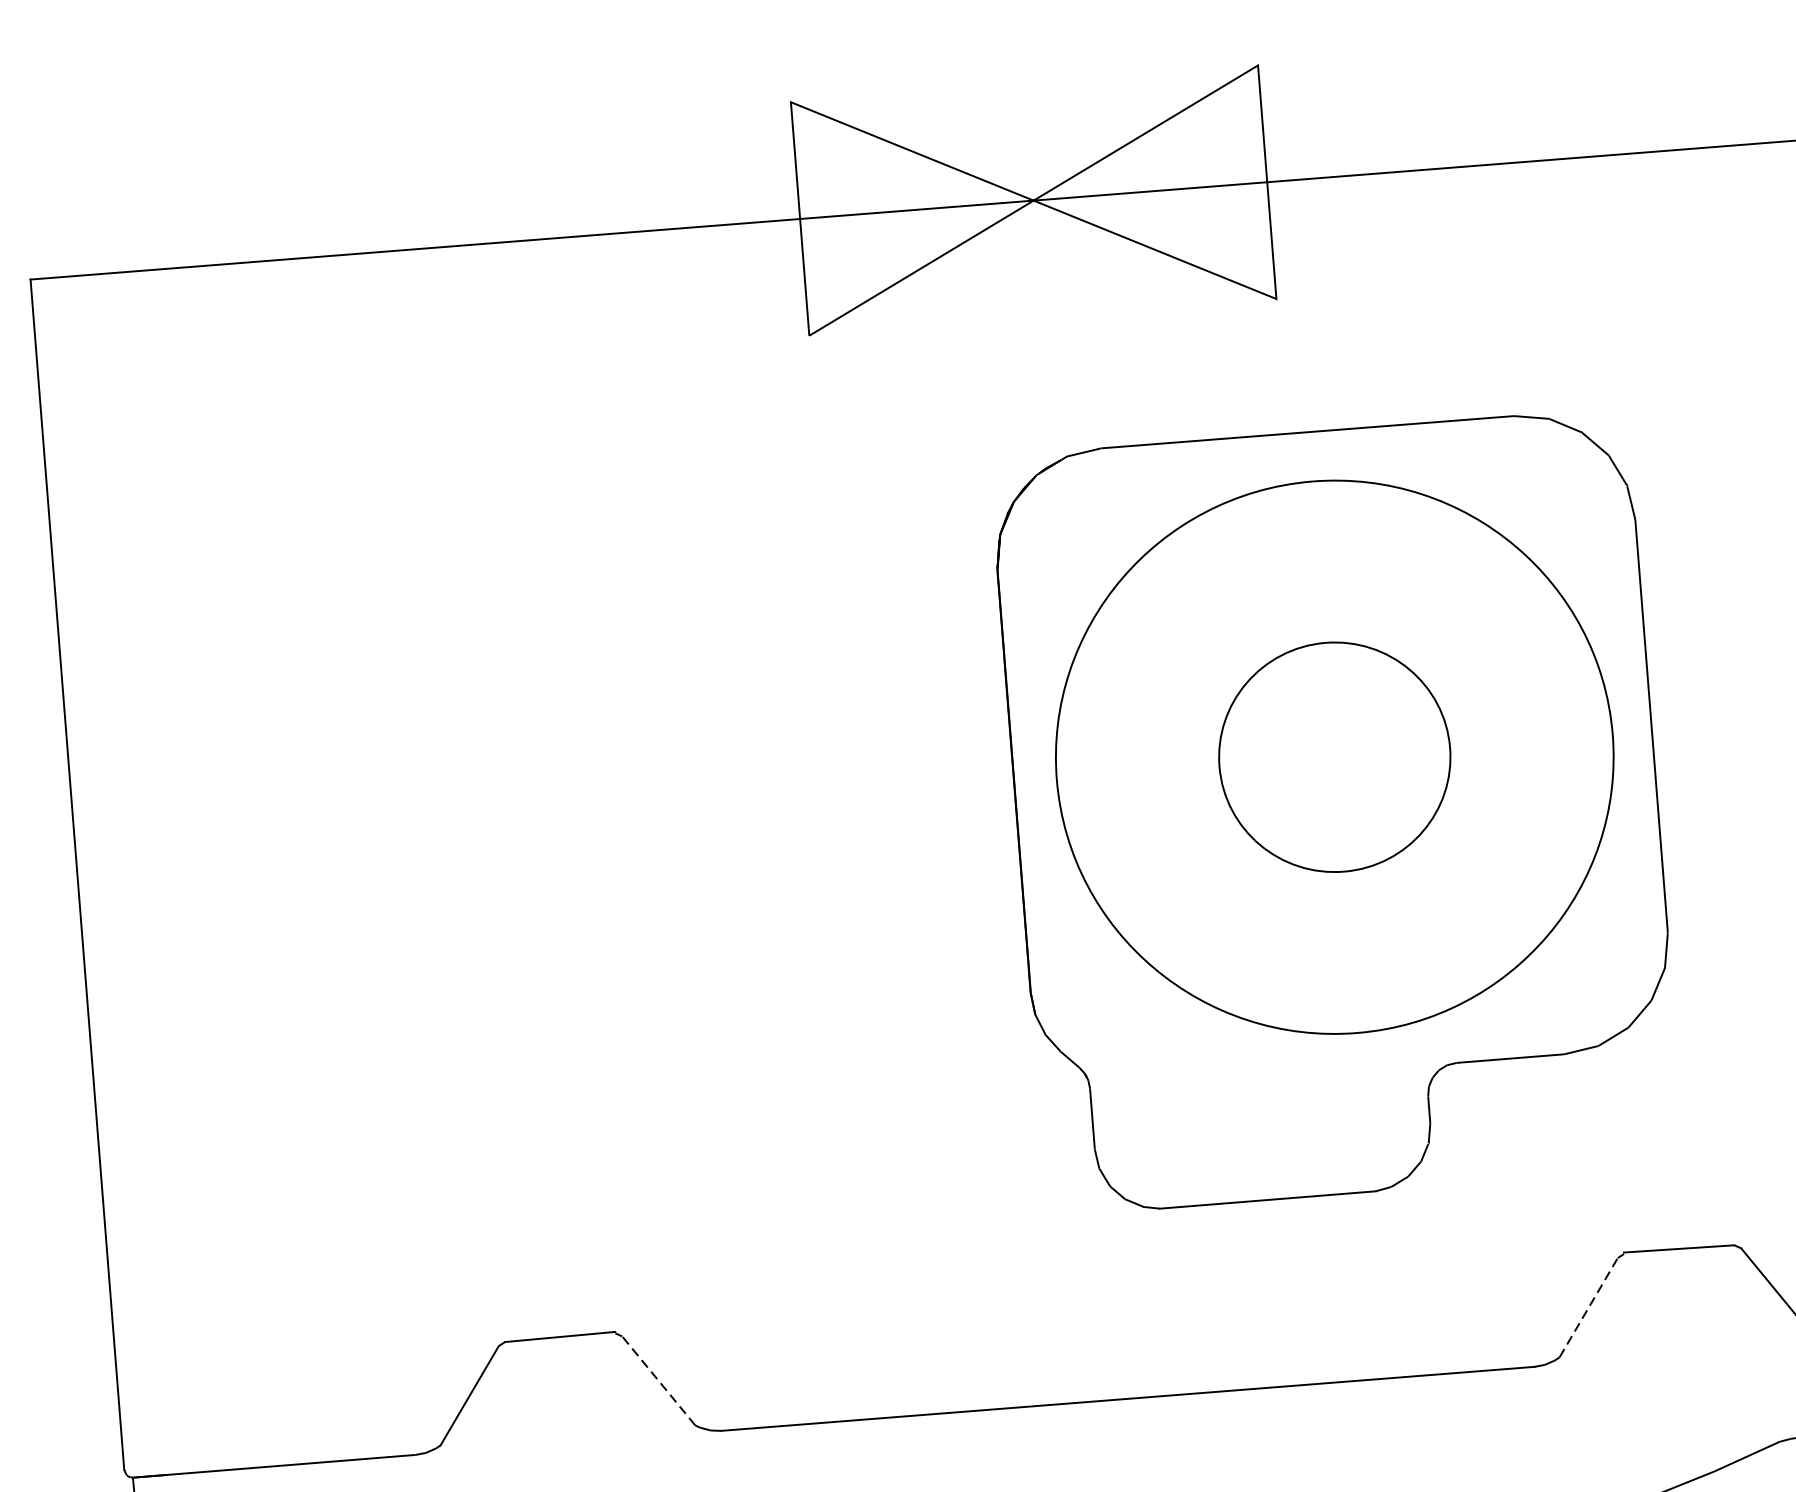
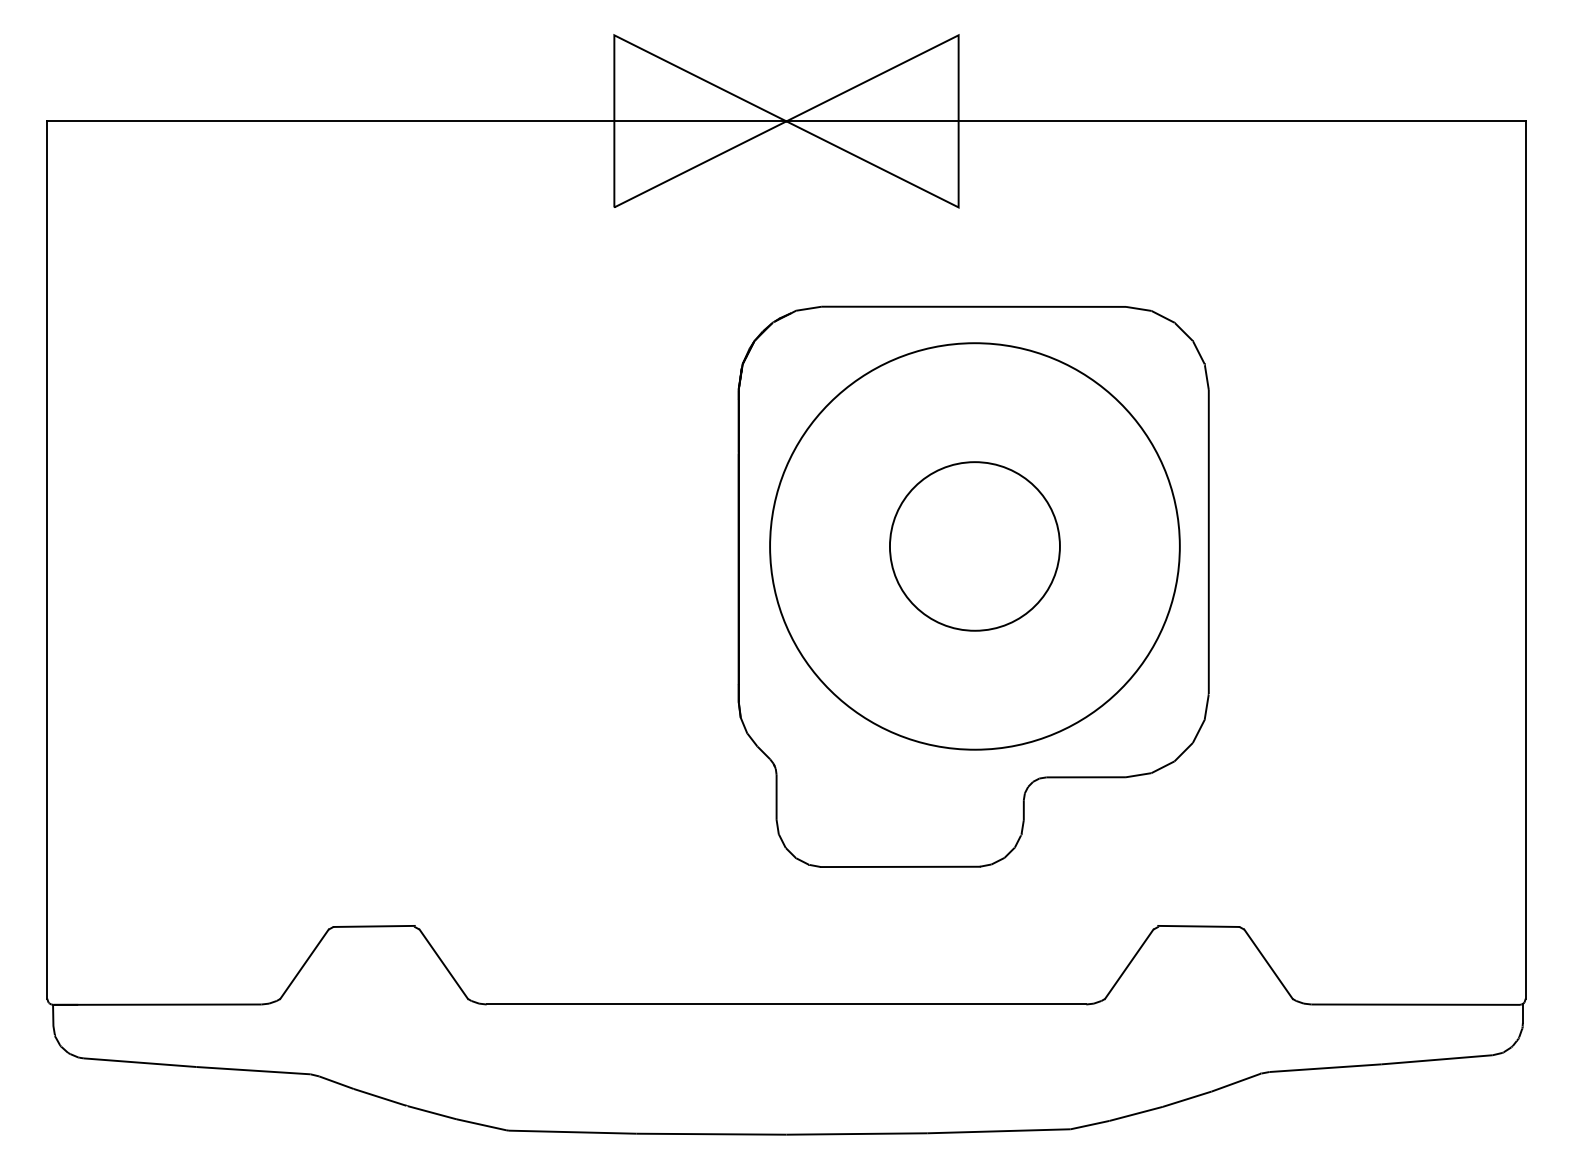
line: (1588, 1306) -> (1129, 963), dashed -> solid
line: (658, 1379) -> (443, 963), dashed -> solid

